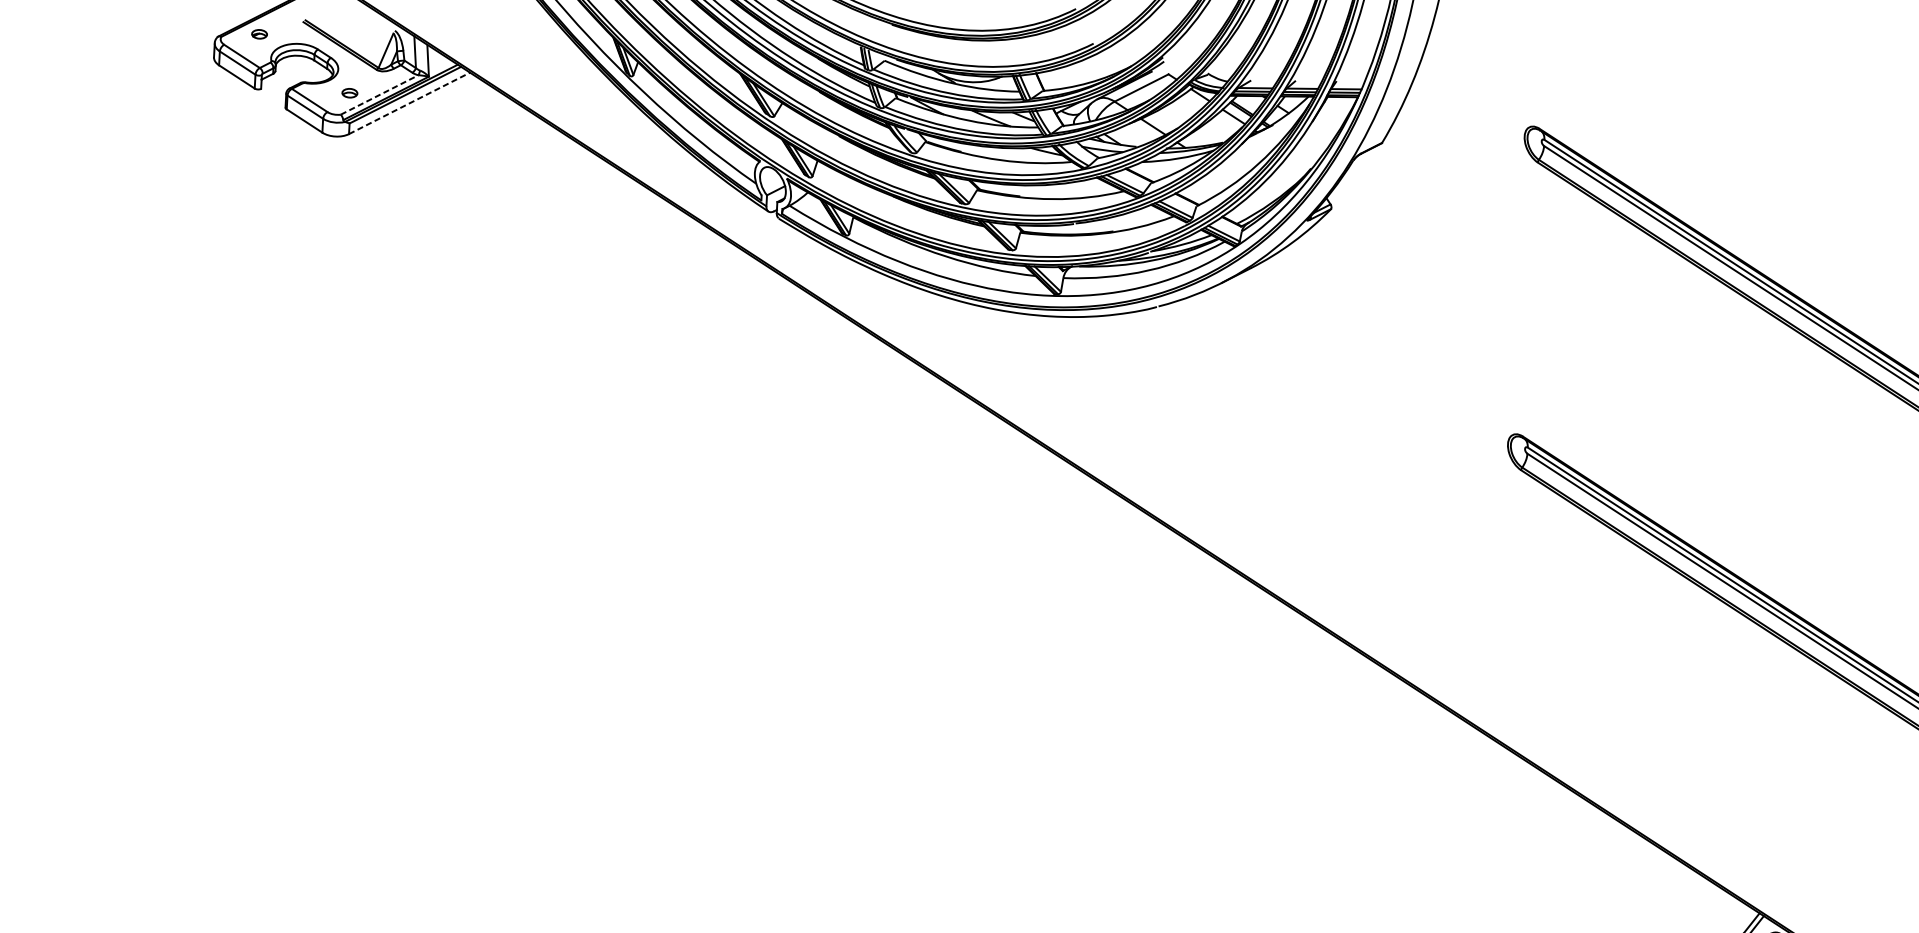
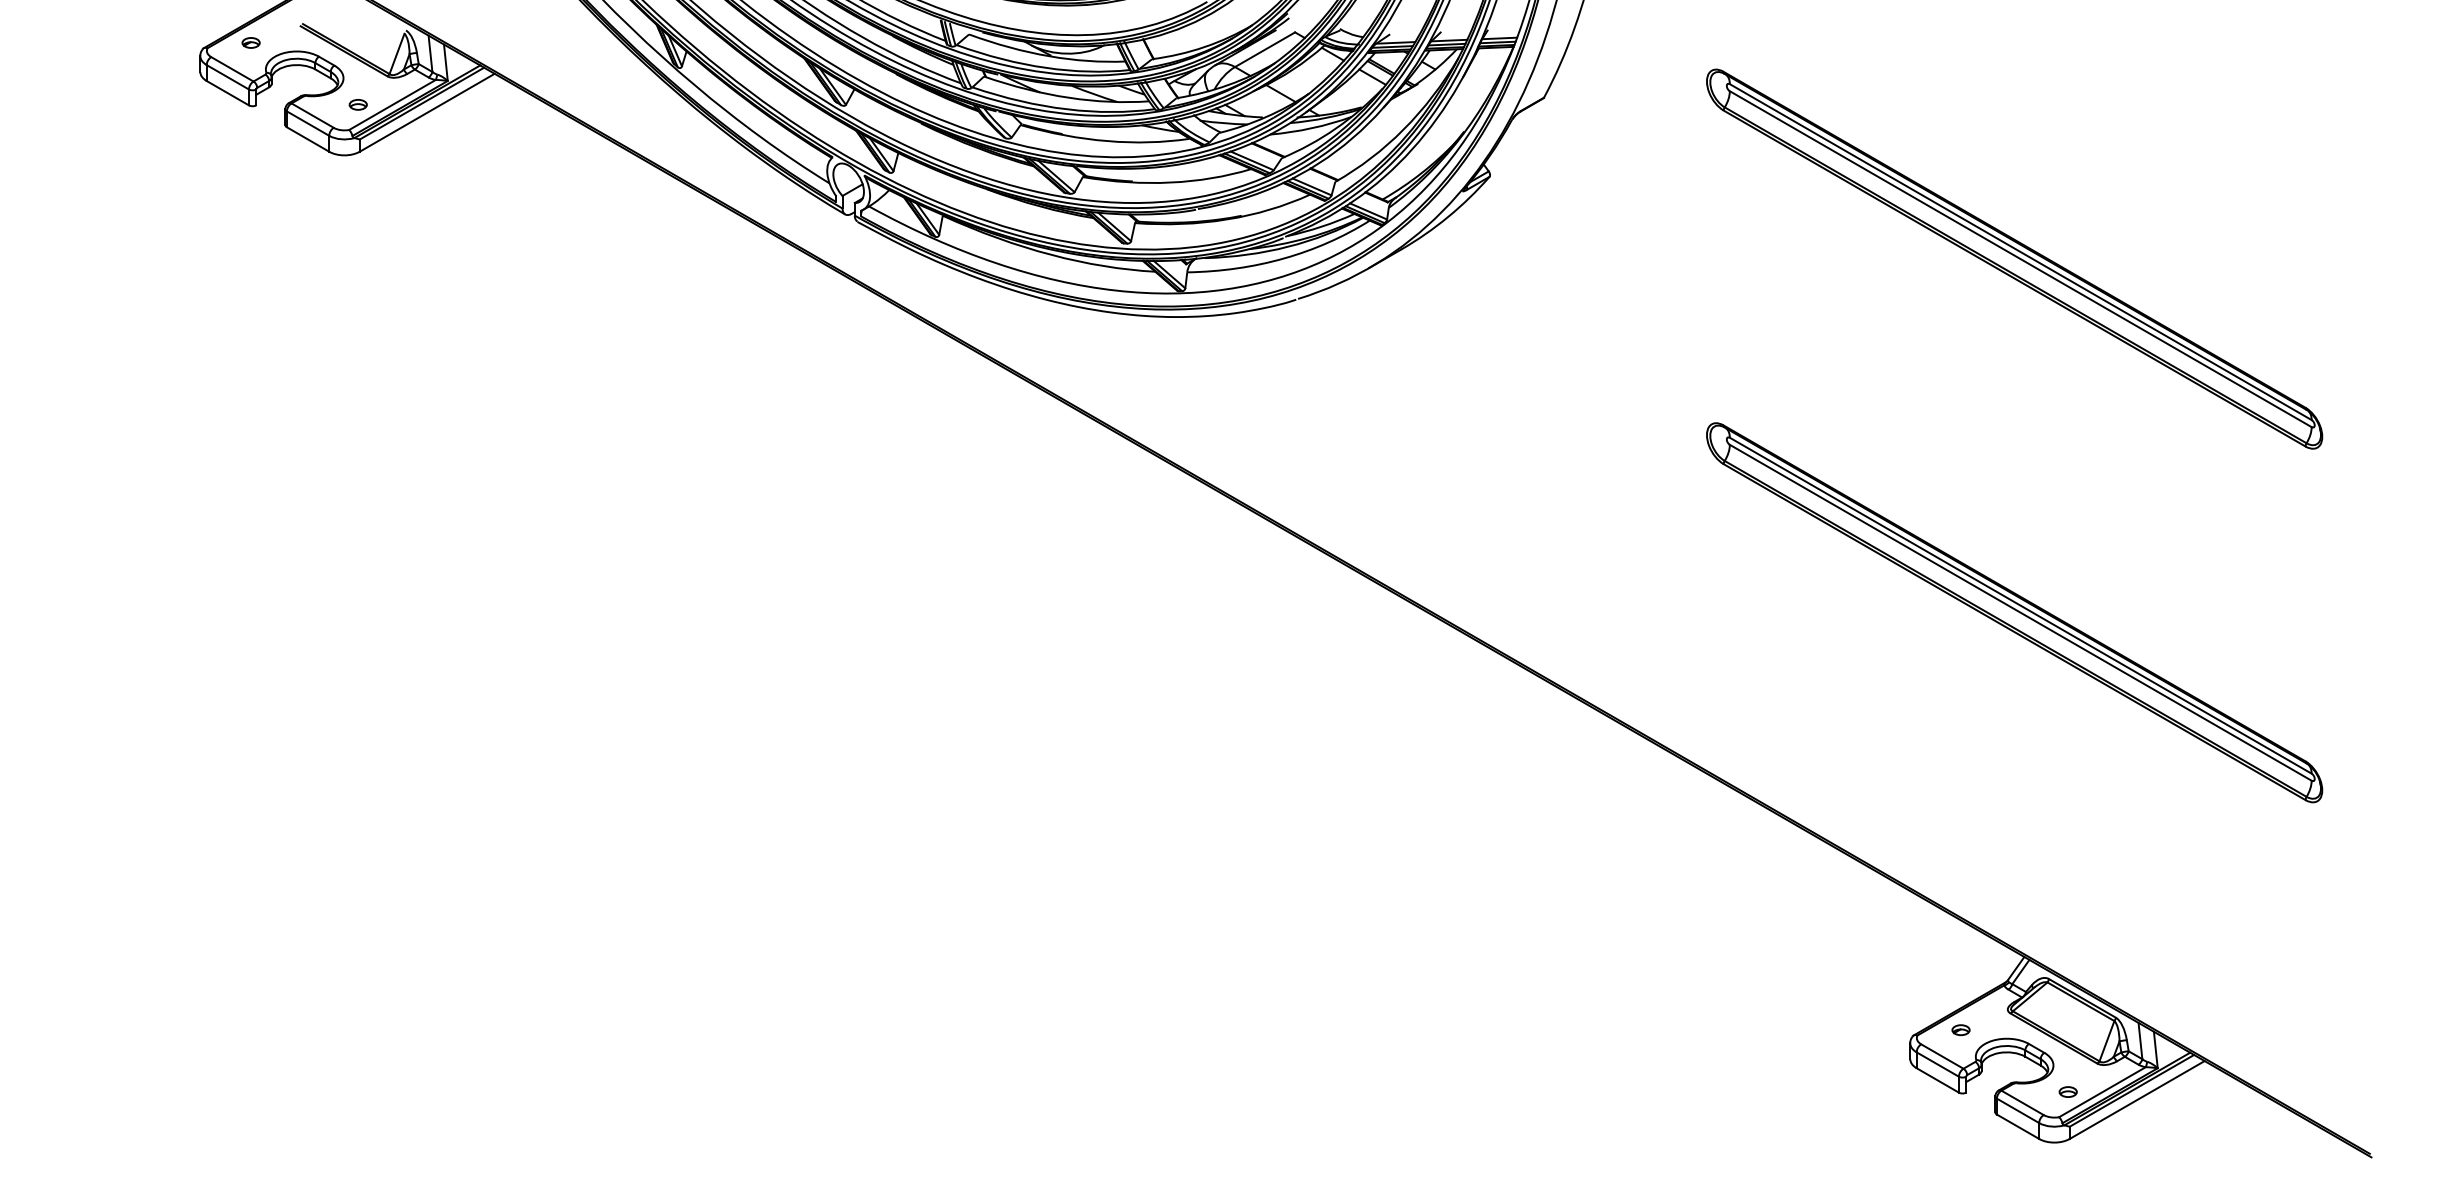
line: (379, 94) -> (392, 104), dashed -> solid
line: (409, 103) -> (427, 112), dashed -> solid

